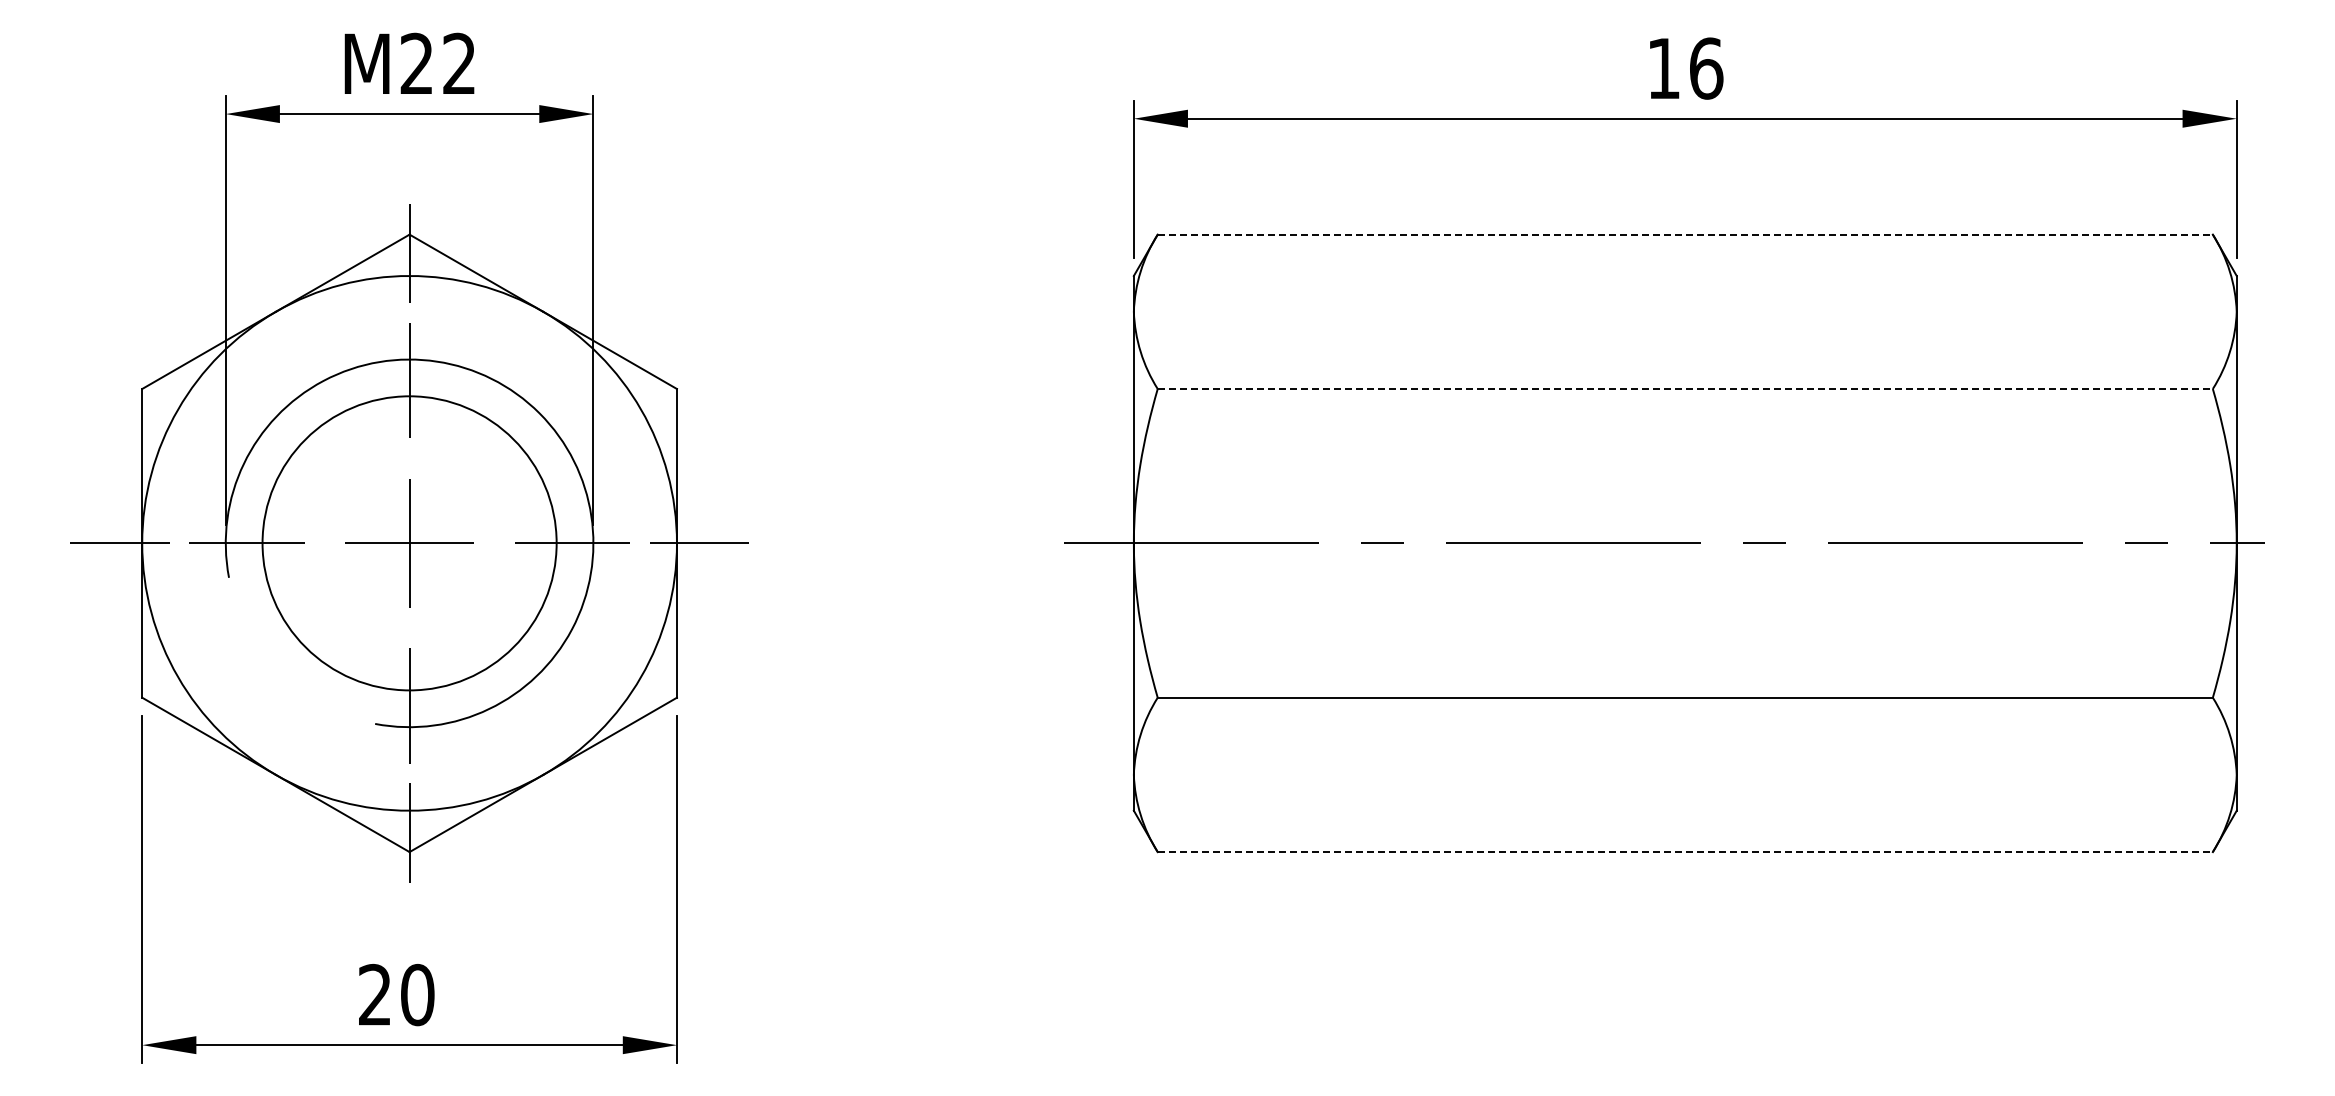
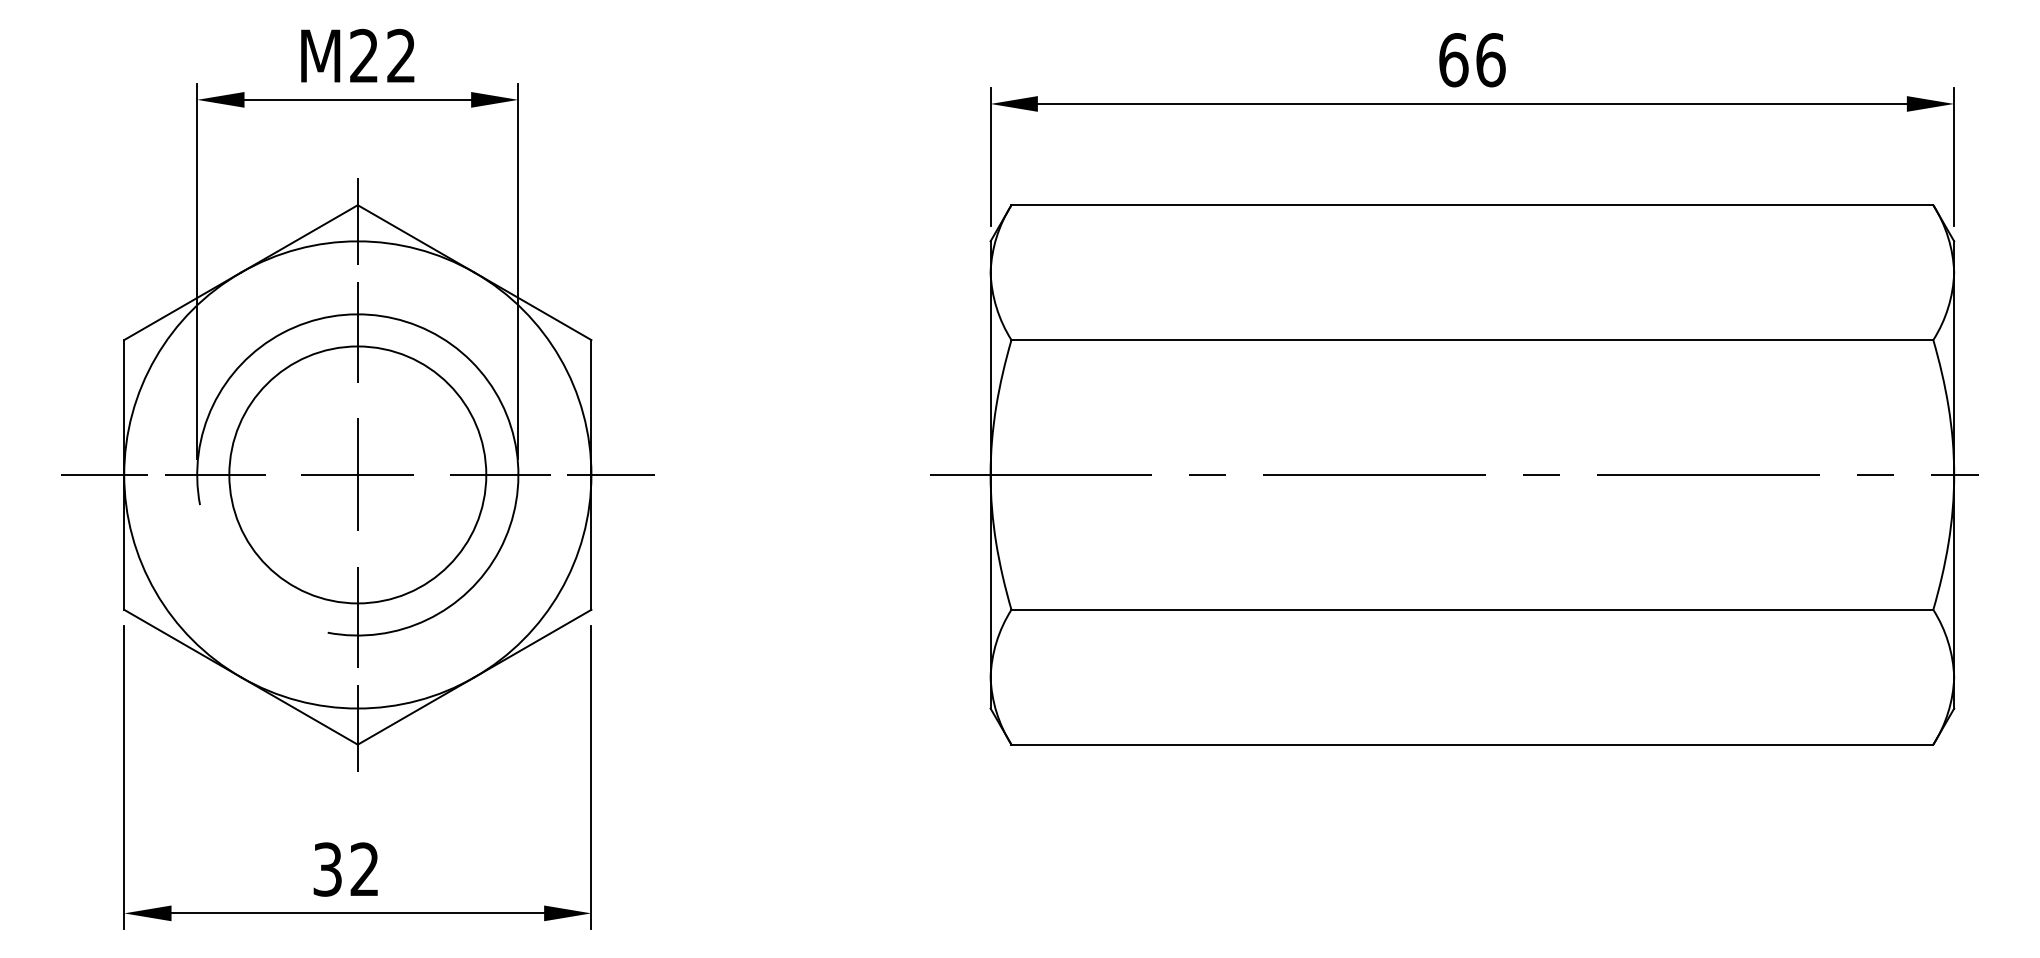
text: (1664, 68) -> (1454, 60), 16 -> 66
line: (1685, 234) -> (1472, 205), dashed -> solid
line: (1685, 389) -> (1472, 340), dashed -> solid
line: (1685, 852) -> (1472, 745), dashed -> solid
text: (396, 994) -> (346, 869), 20 -> 32

